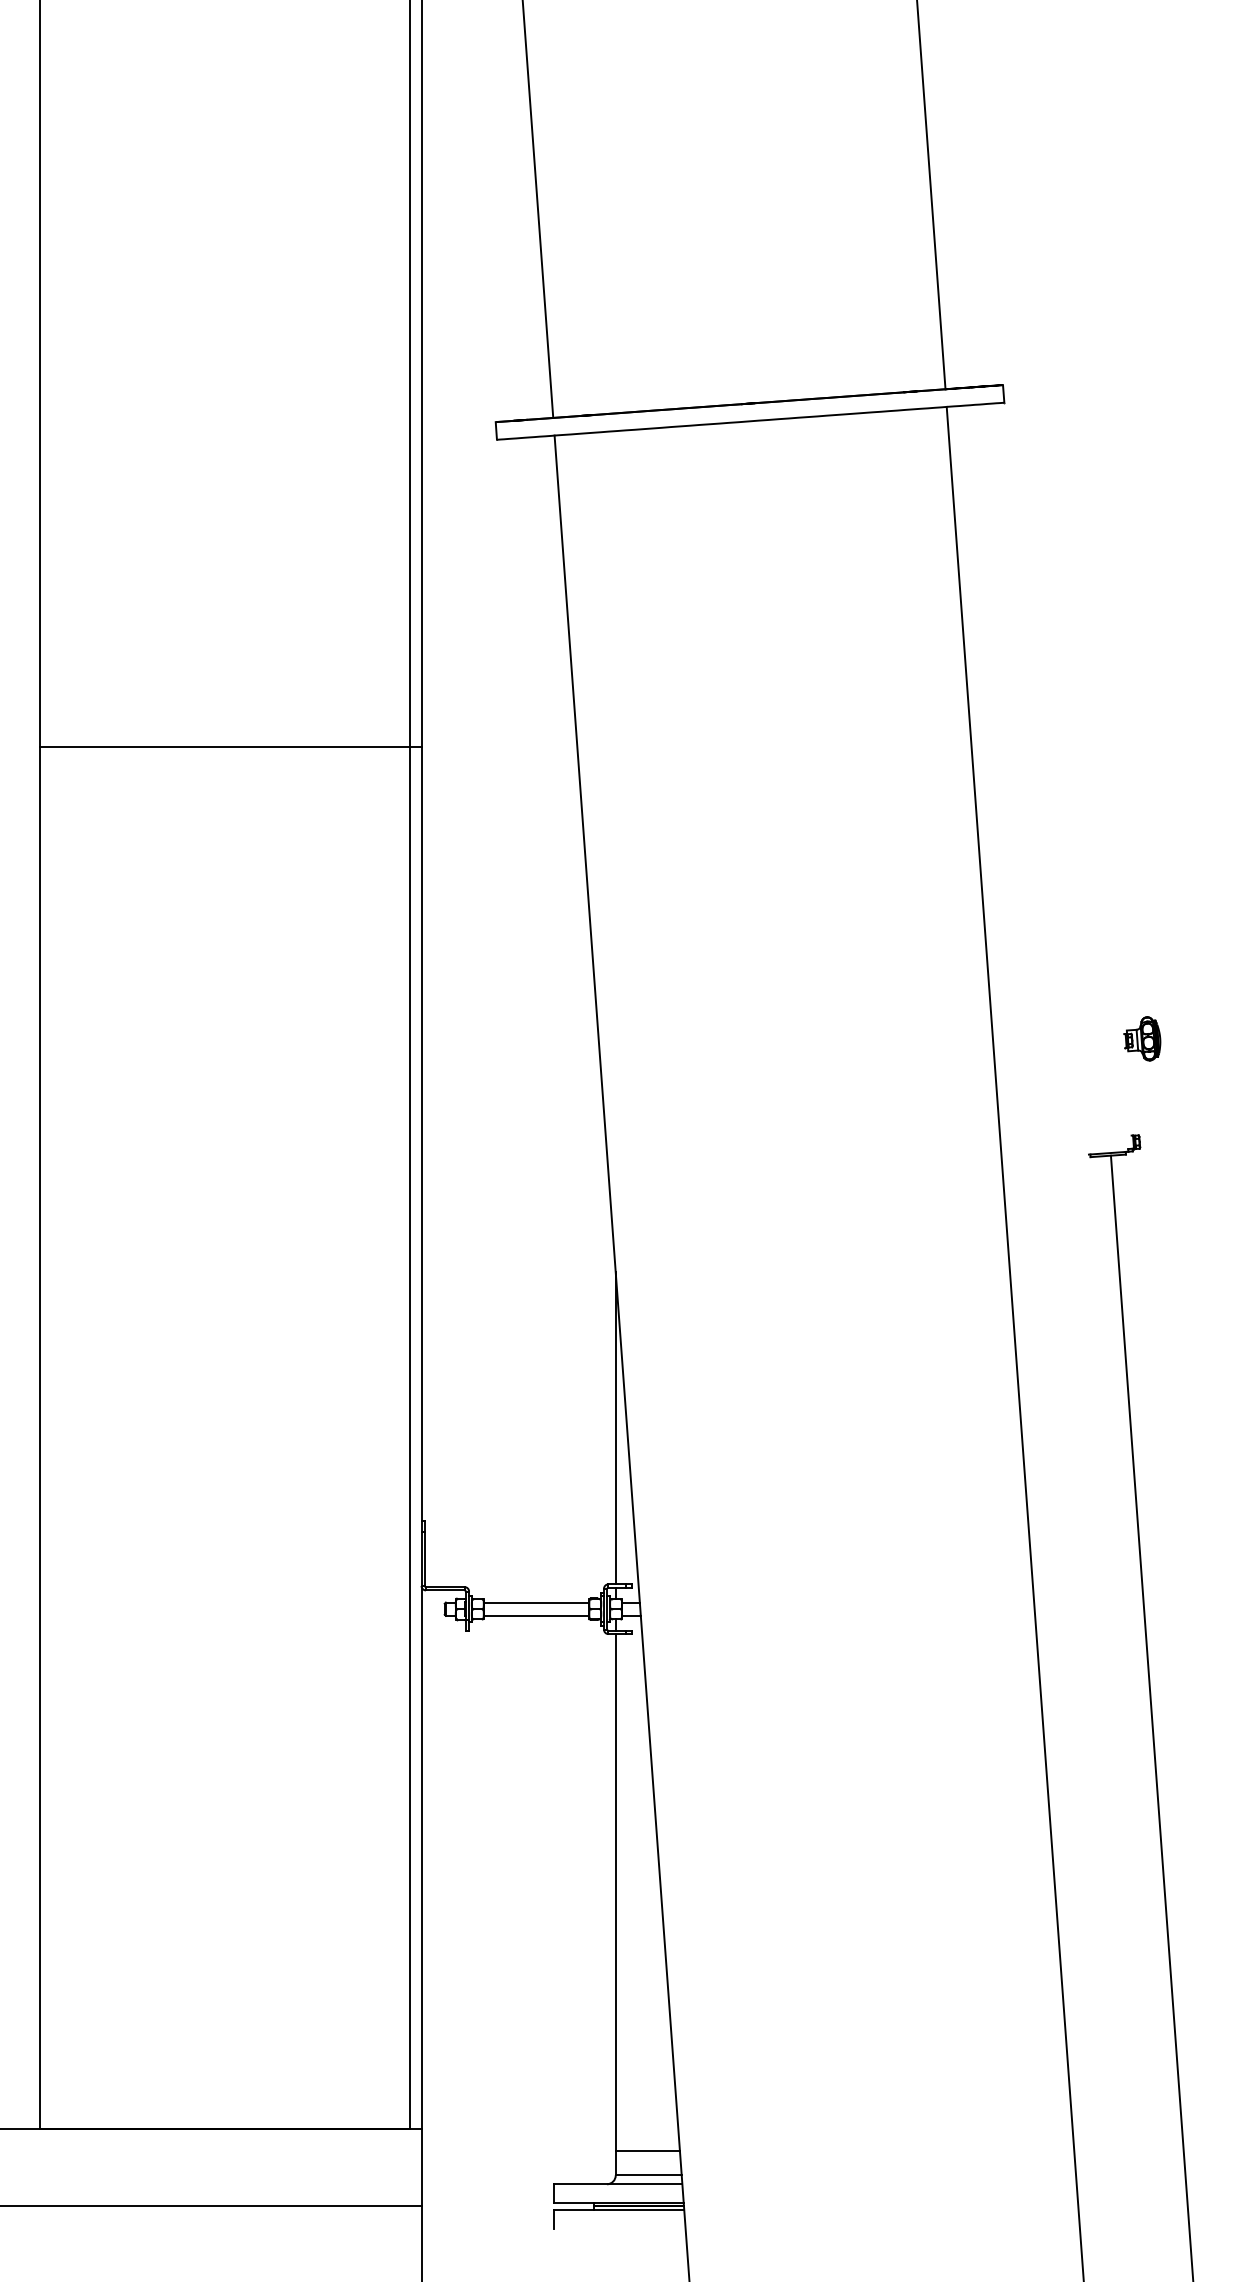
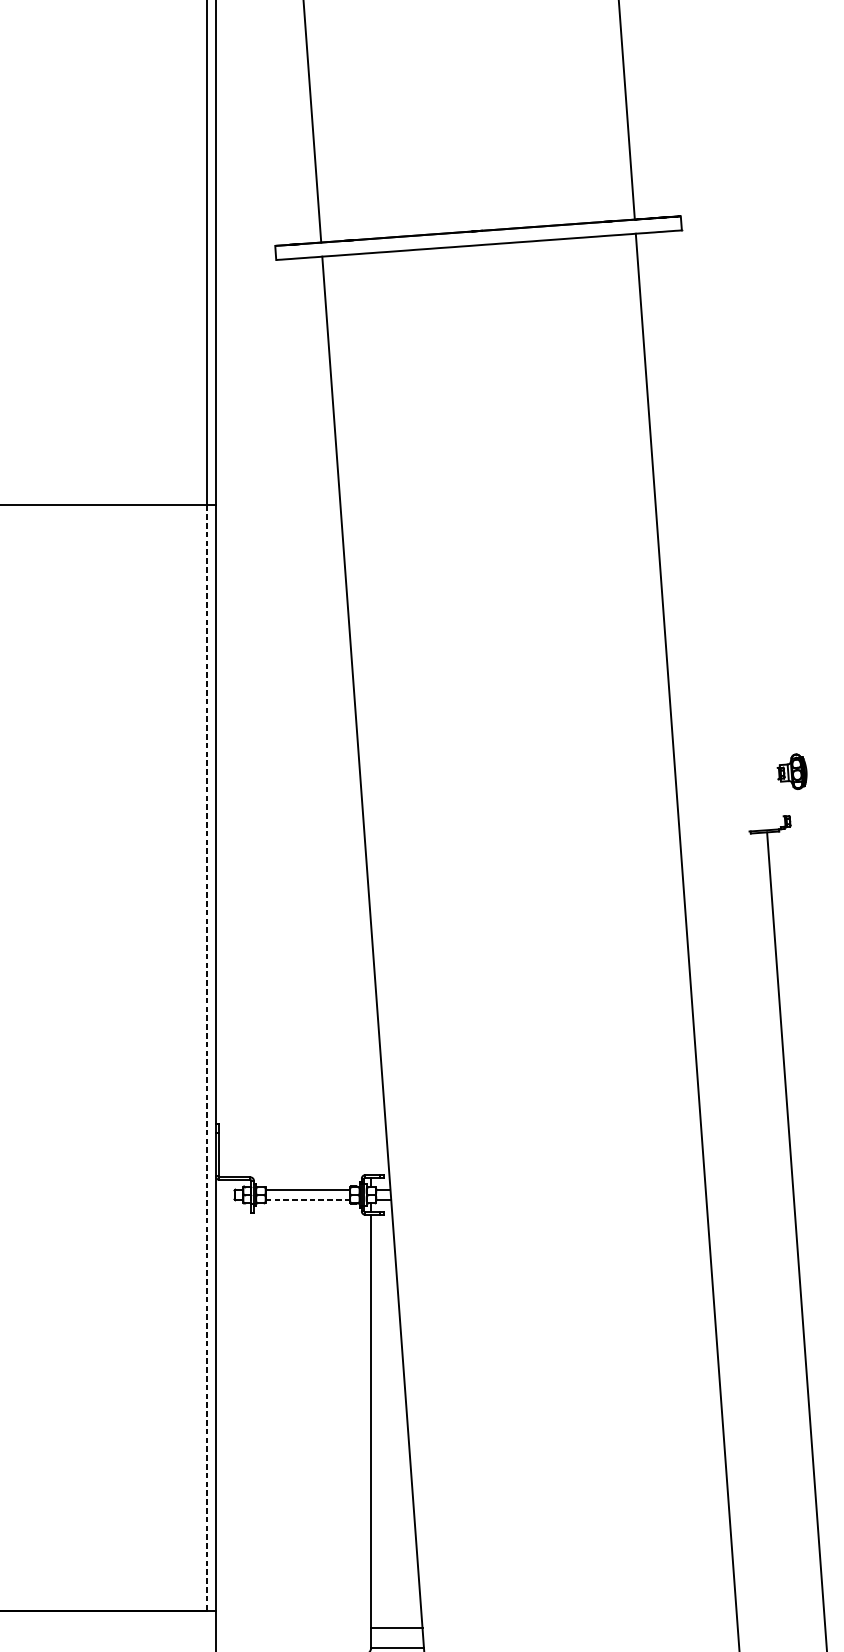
part: (1142, 1038) -> (792, 771), moved
line: (615, 1427) -> (371, 1049), removed
line: (410, 1438) -> (207, 1058), solid -> dashed
line: (536, 1615) -> (307, 1200), solid -> dashed

